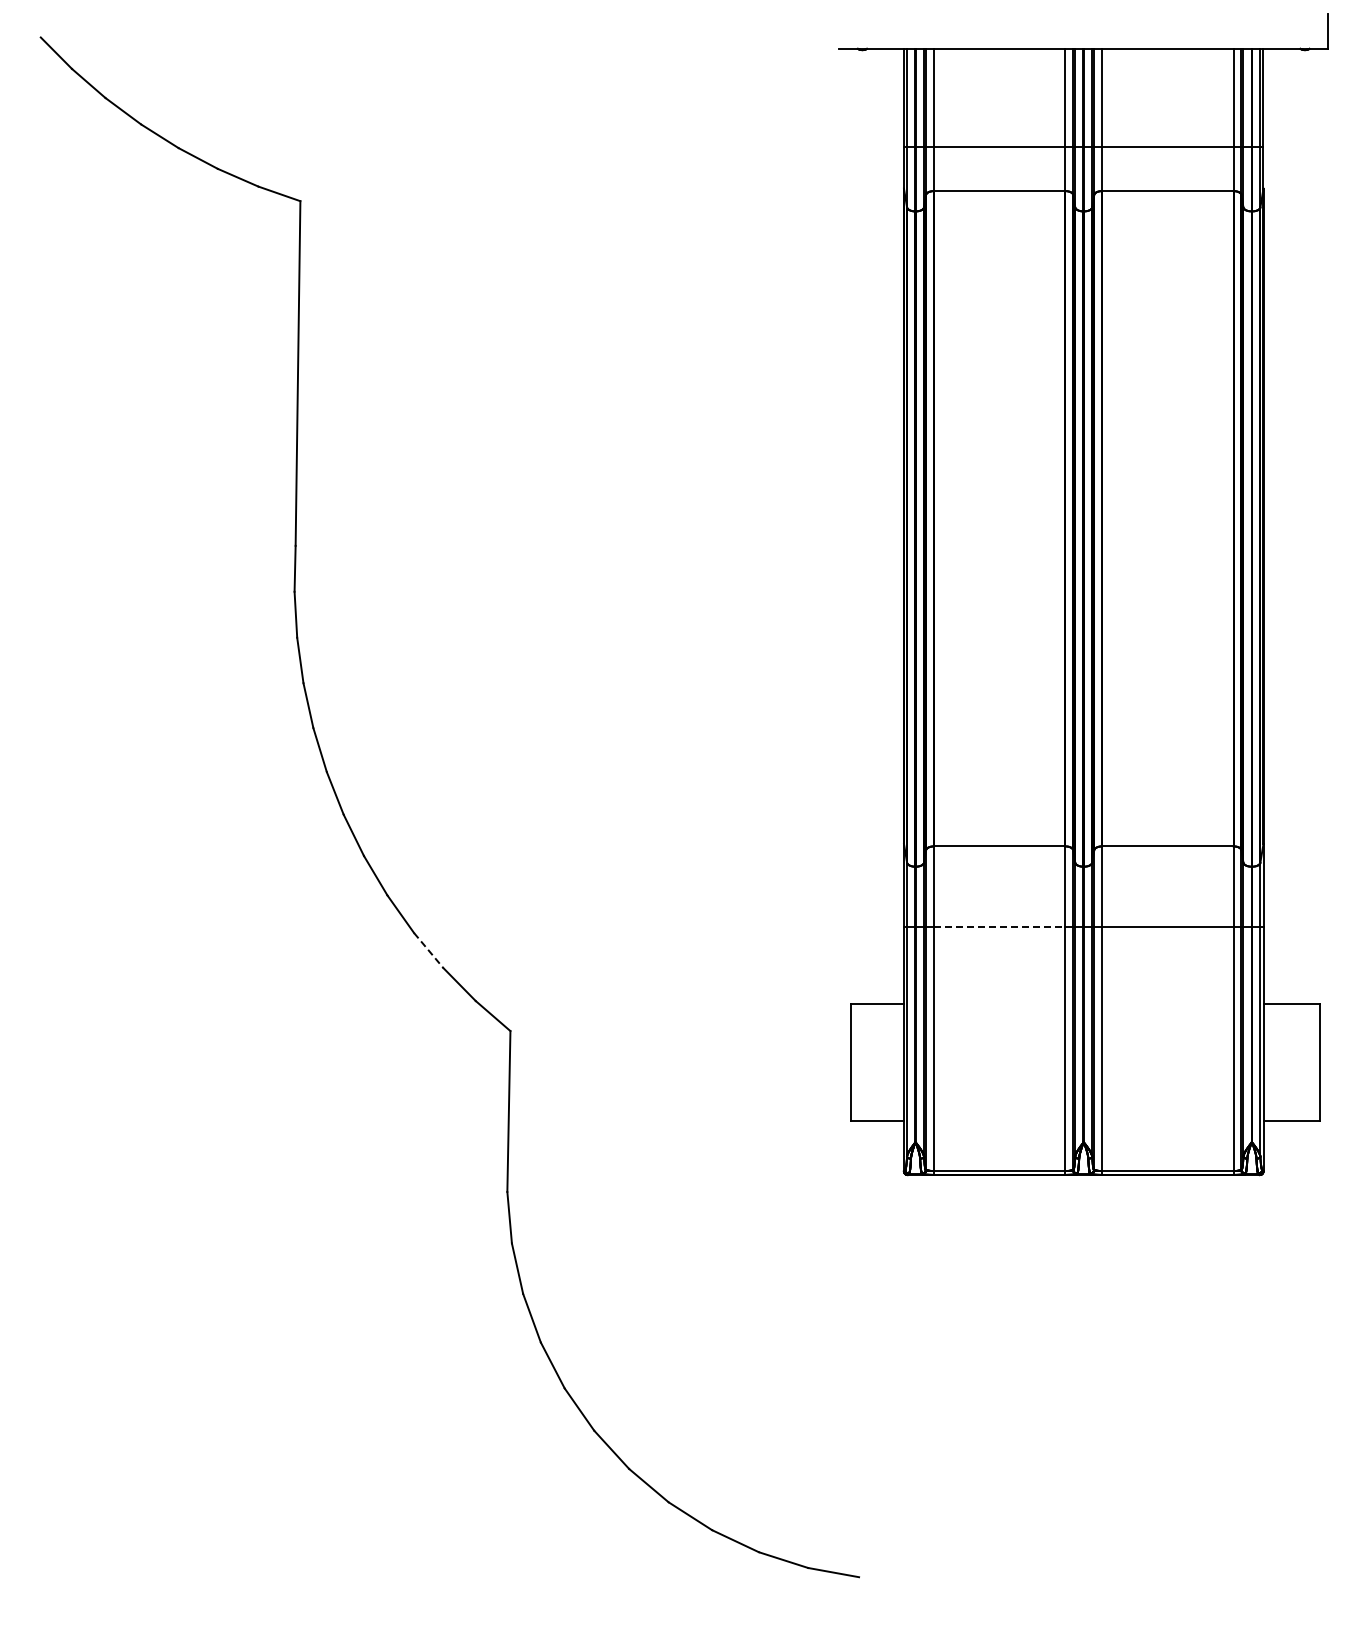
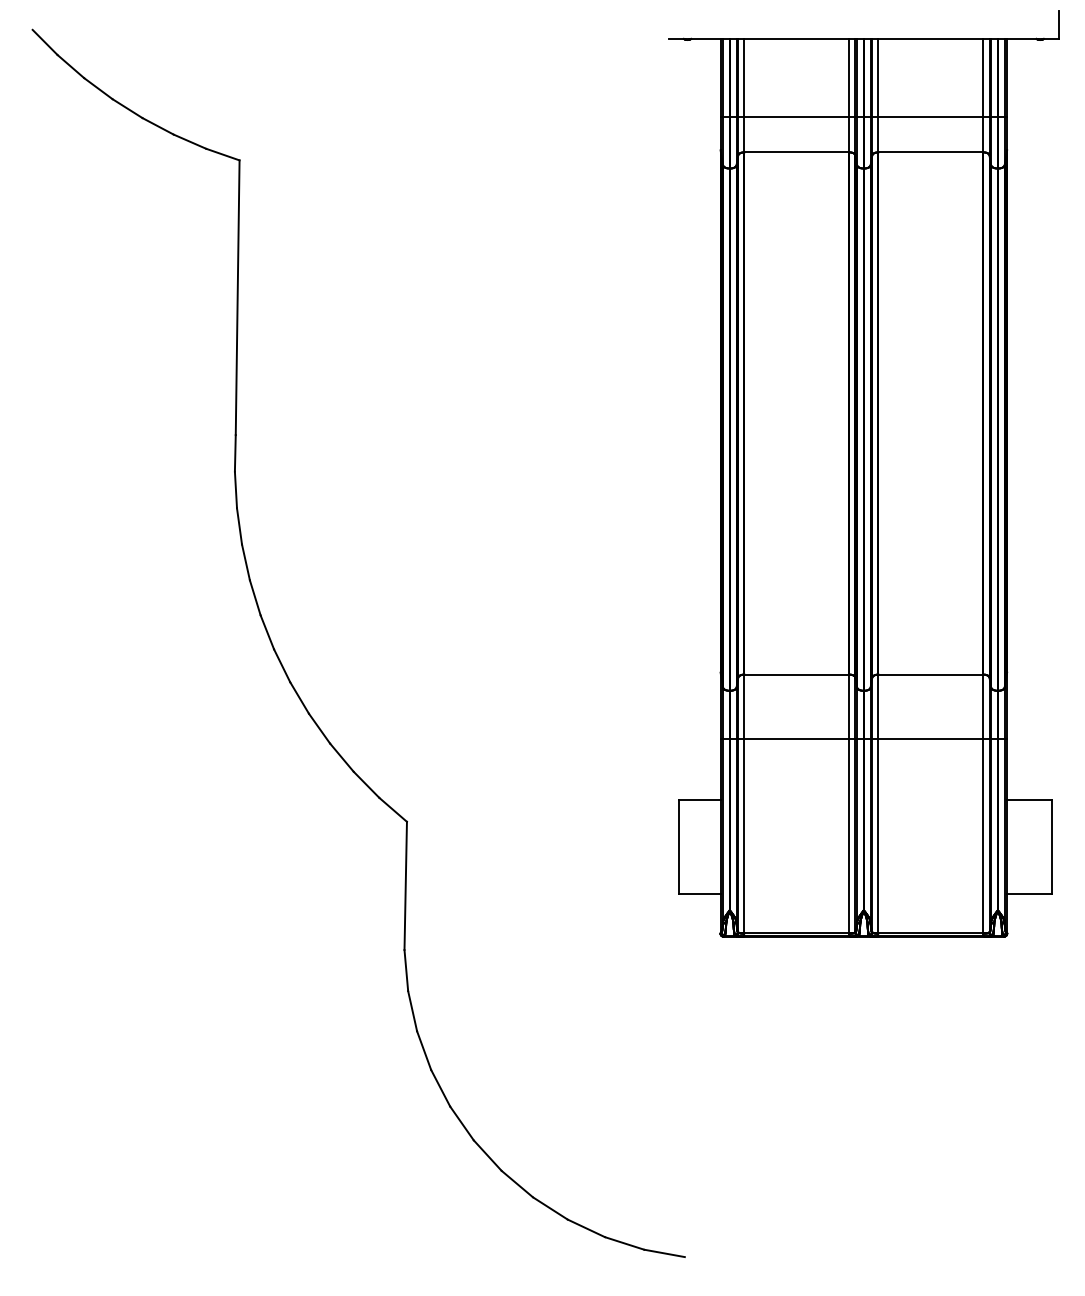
line: (999, 926) -> (796, 738), dashed -> solid
line: (428, 950) -> (341, 757), dashed -> solid

